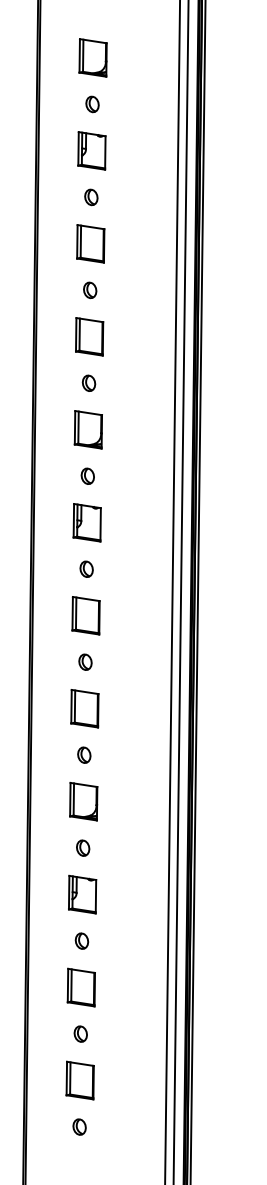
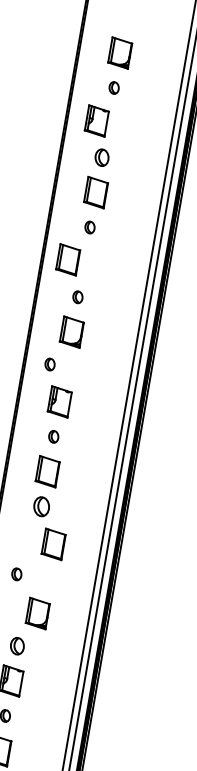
part: (91, 150) -> (96, 120), moved
part: (91, 197) -> (102, 157), size x1.4
part: (89, 336) -> (68, 259), moved
part: (87, 475) -> (49, 363), moved
part: (85, 661) -> (41, 506), size x1.6
part: (84, 708) -> (53, 544), moved
part: (84, 754) -> (17, 573), moved
part: (83, 801) -> (37, 613), moved
part: (83, 847) -> (17, 645), size x1.4

